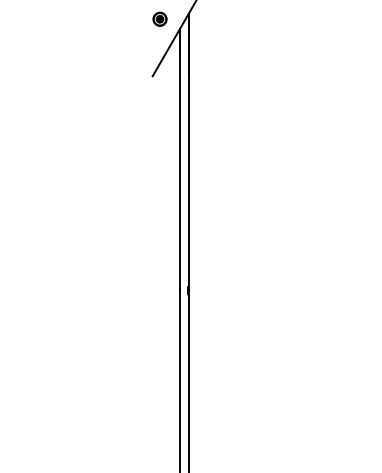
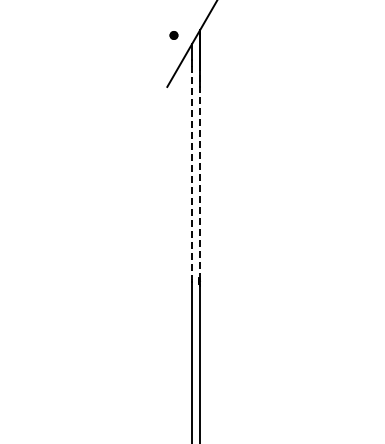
part: (159, 19) -> (173, 35), size x0.6
line: (180, 170) -> (192, 172), solid -> dashed
line: (189, 170) -> (200, 172), solid -> dashed

